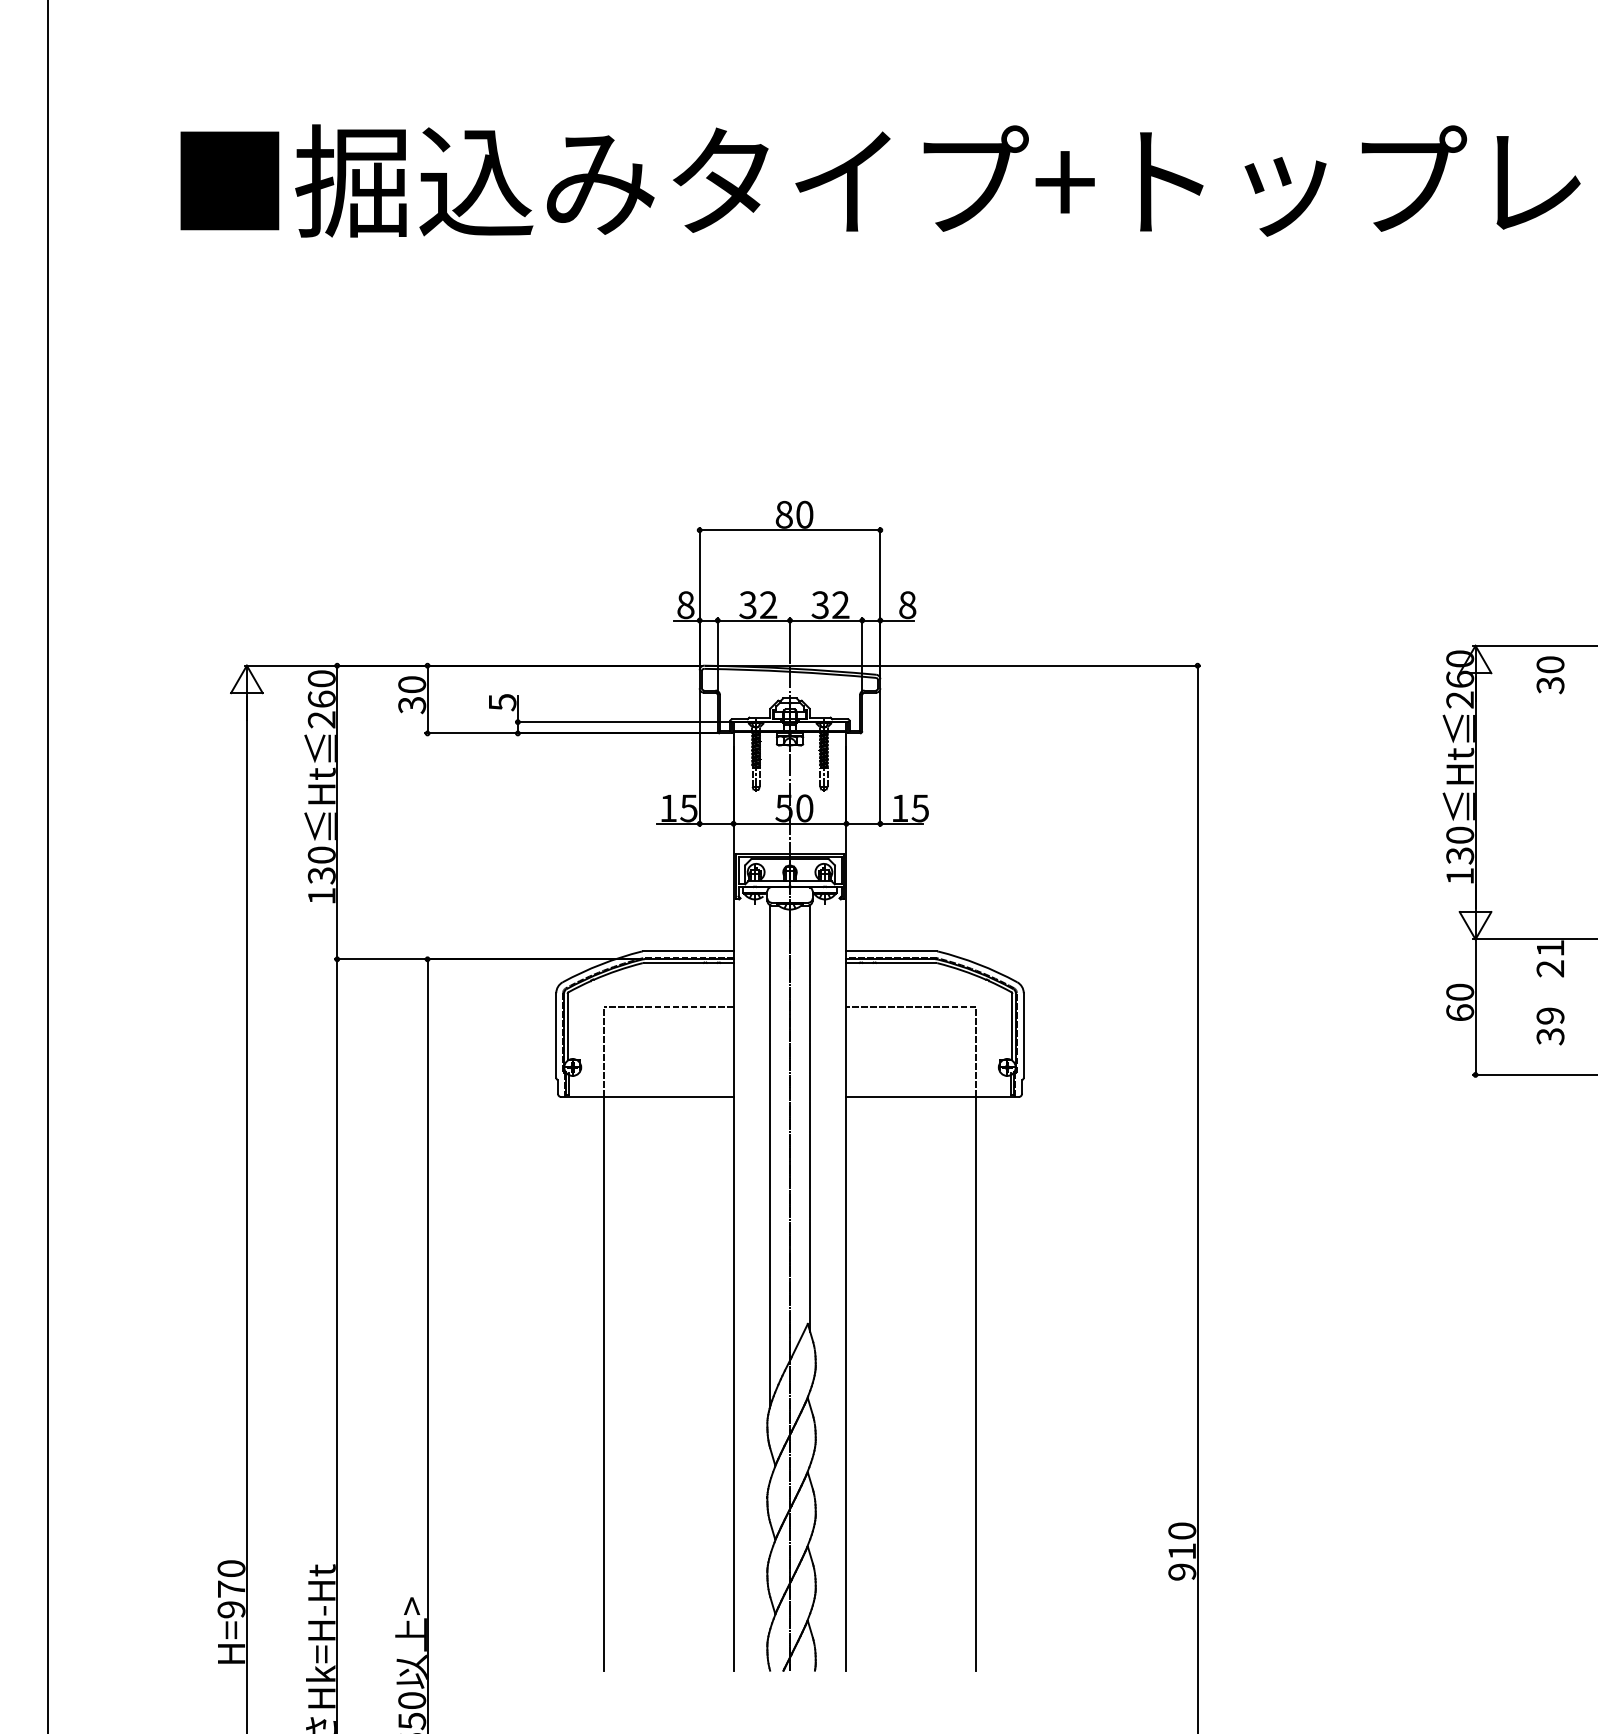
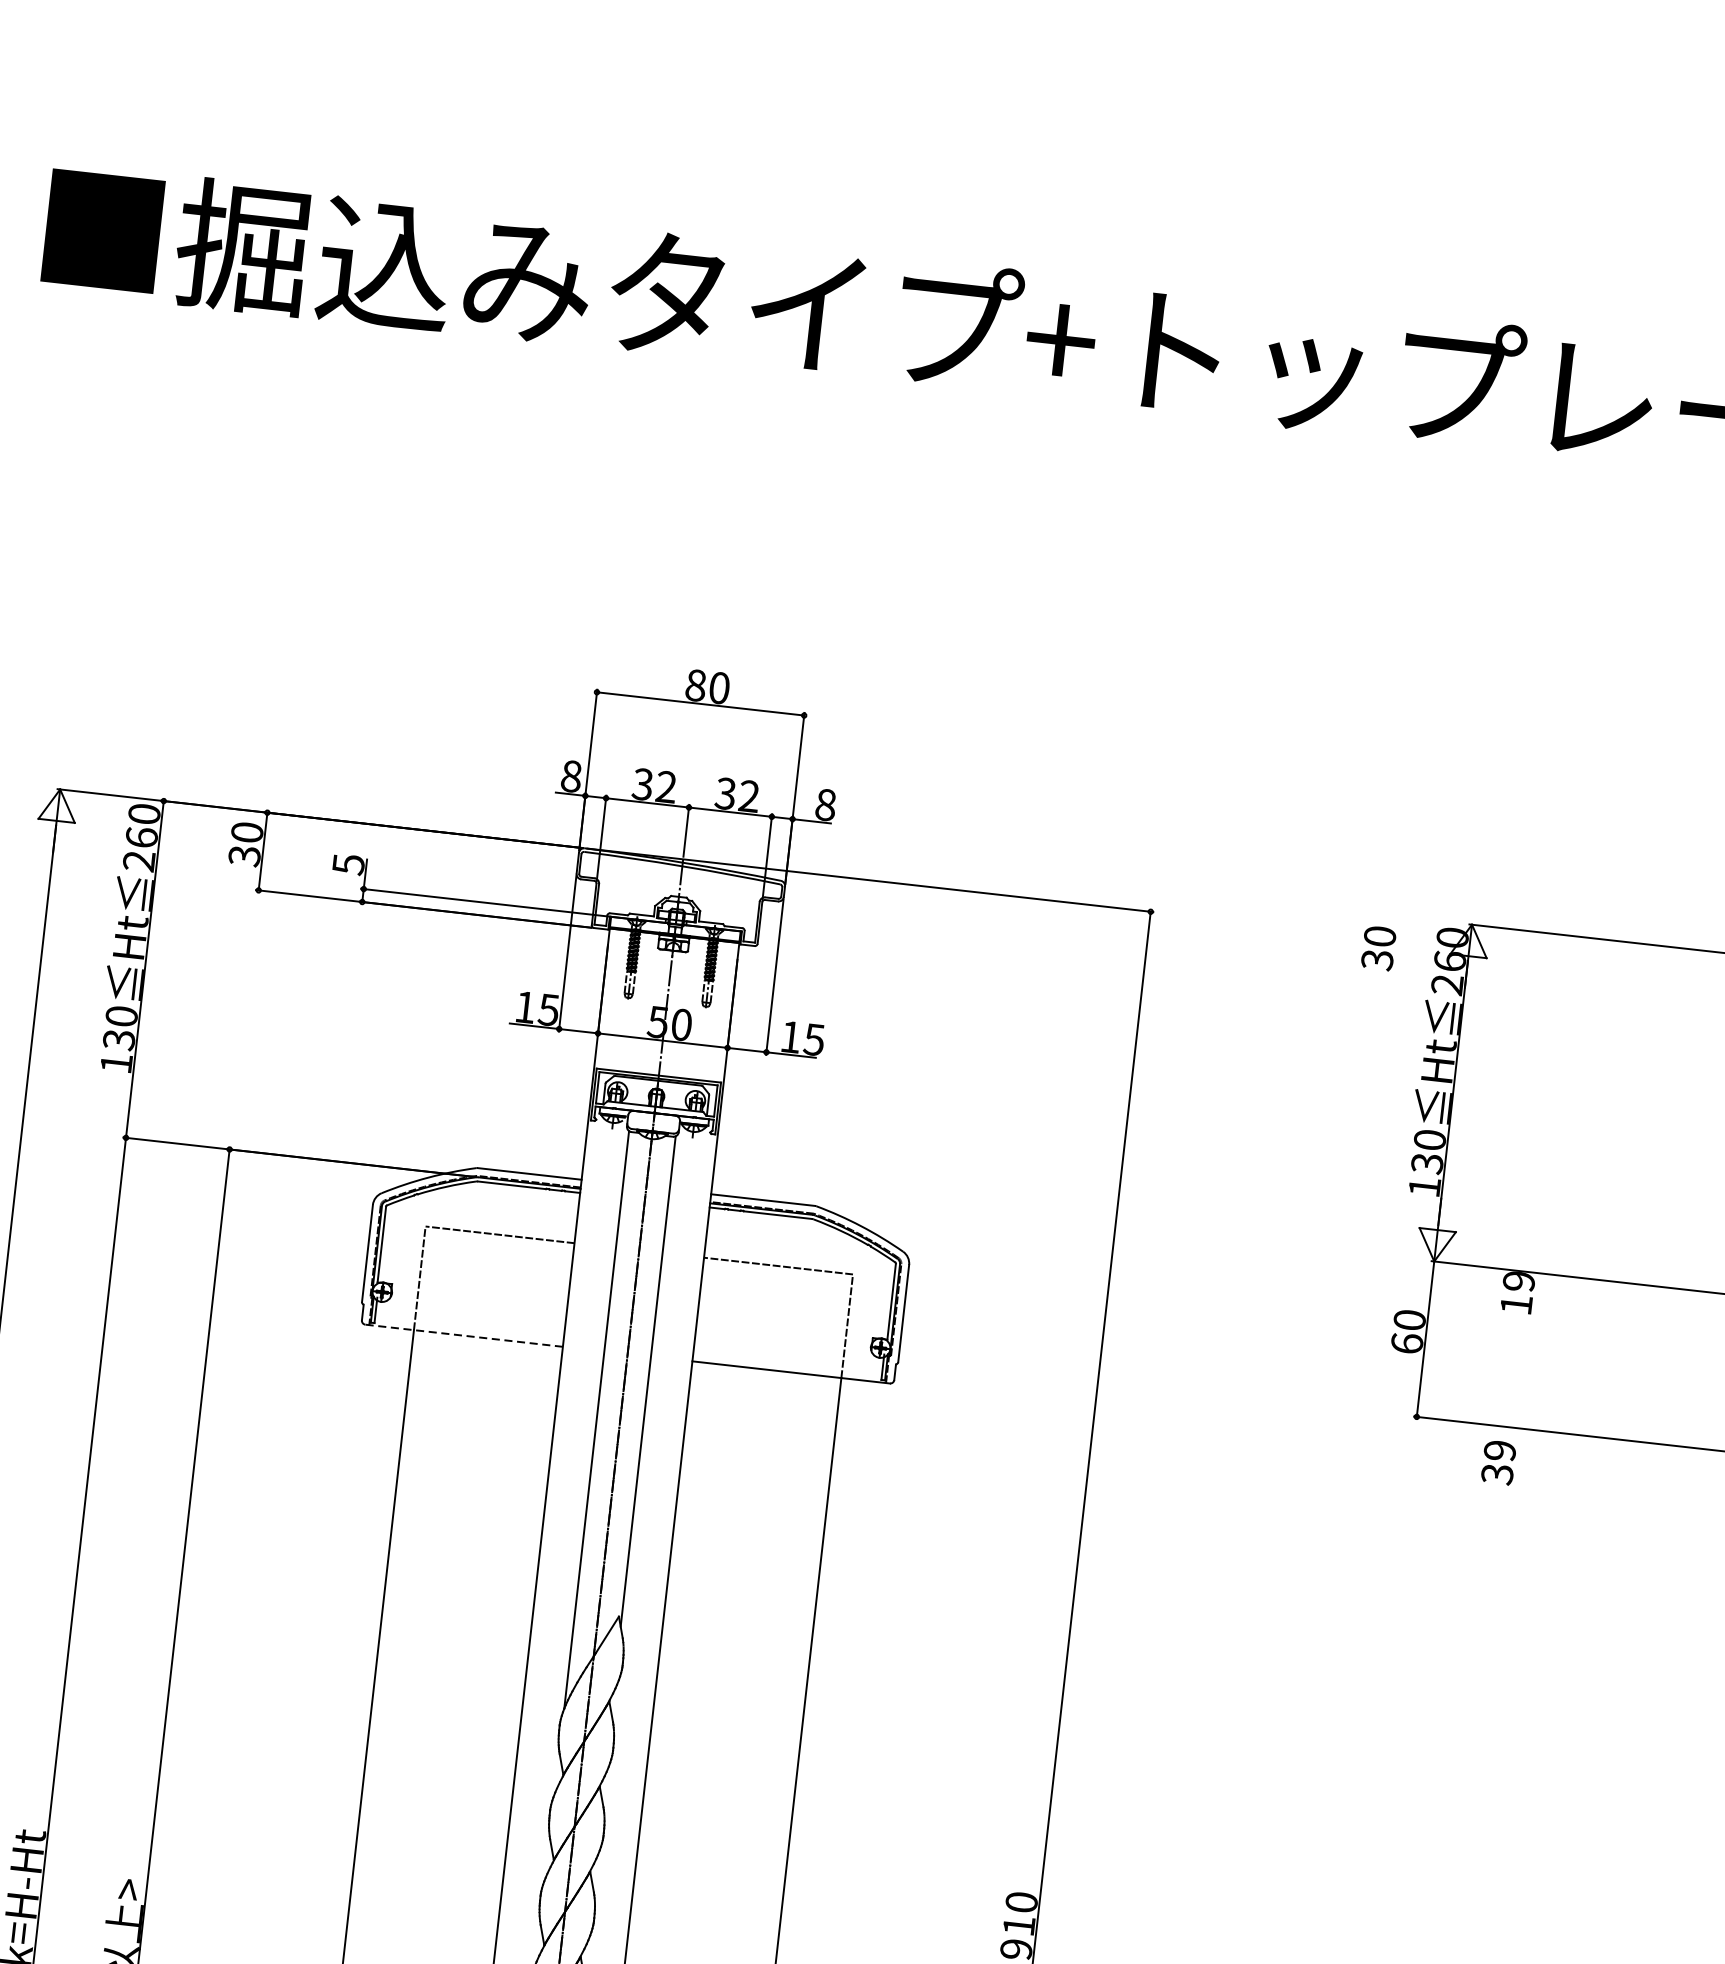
text: (1550, 675) -> (1378, 948), moved
text: (1550, 958) -> (1517, 1293), 21 -> 19
text: (1550, 1026) -> (1498, 1462), moved
line: (646, 1097) -> (462, 1336), solid -> dashed

